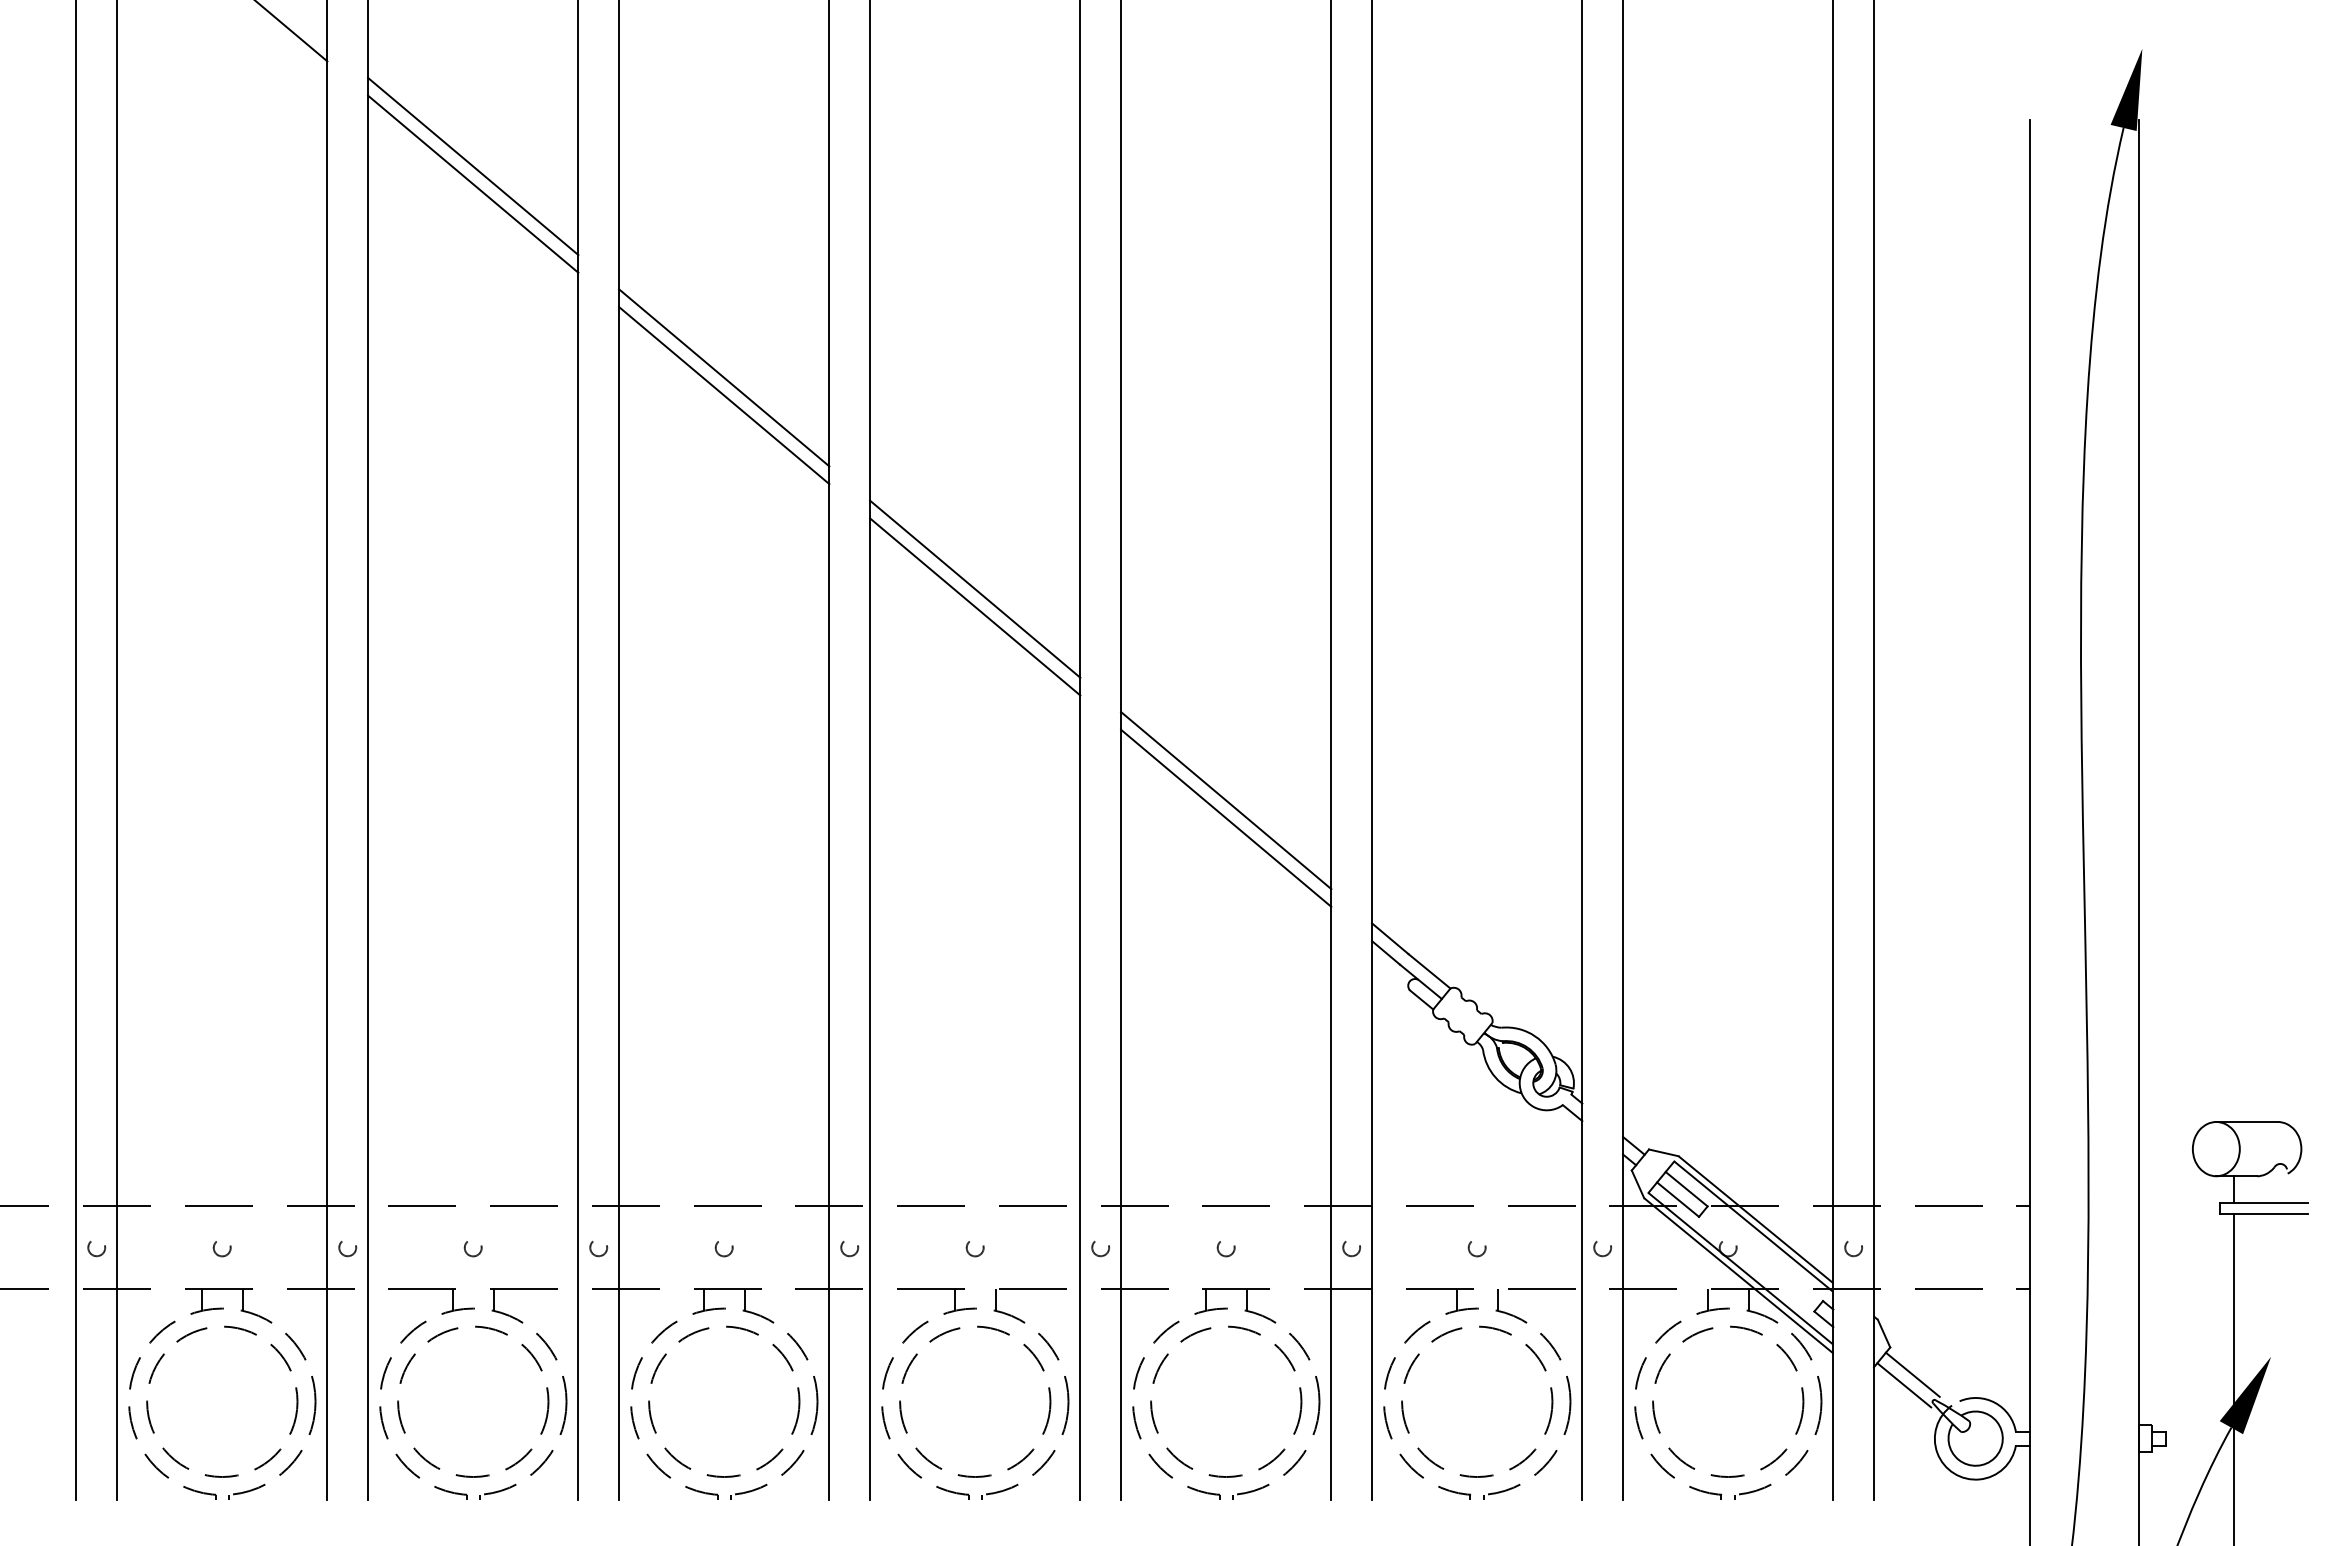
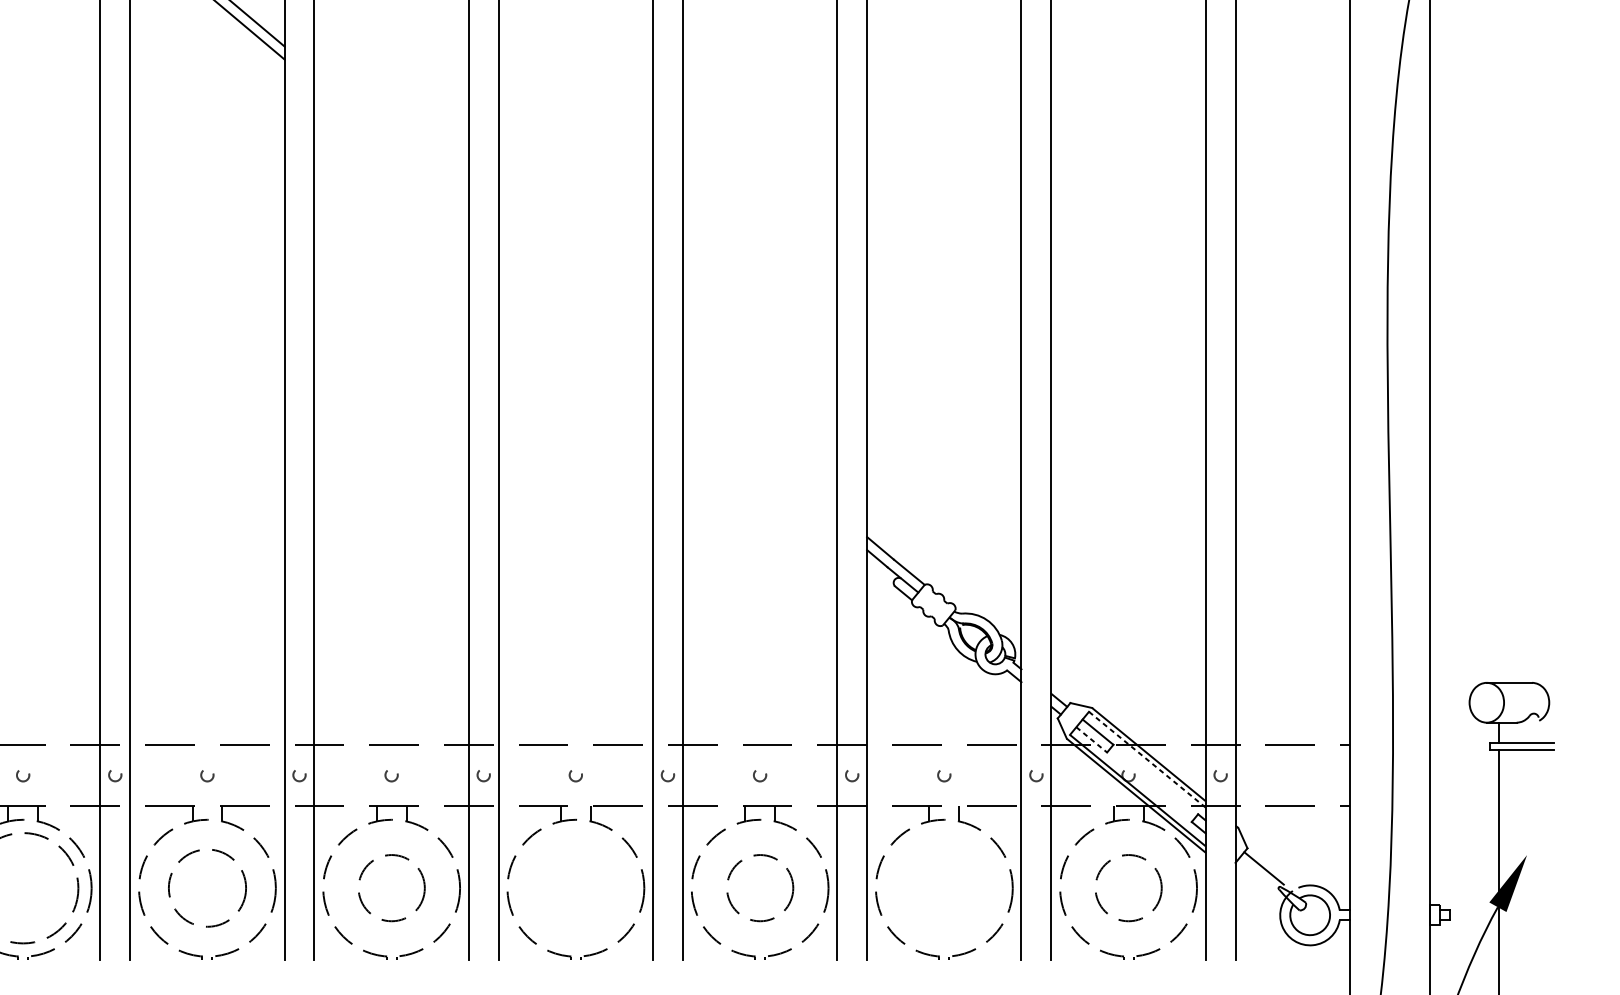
line: (724, 377) -> (391, 136), removed
line: (724, 395) -> (391, 149), removed
line: (975, 588) -> (576, 291), removed
line: (975, 606) -> (576, 304), removed
line: (1226, 800) -> (760, 446), removed
line: (1226, 817) -> (760, 459), removed
line: (1678, 1199) -> (1092, 739), solid -> dashed
line: (1753, 1226) -> (1147, 759), solid -> dashed
line: (1904, 1385) -> (1257, 876), removed
circle: (473, 1401) -> (207, 888), size x0.7
circle: (724, 1401) -> (391, 888), size x0.6
circle: (975, 1401) -> (576, 888), removed
circle: (1226, 1401) -> (760, 888), size x0.6
circle: (1477, 1401) -> (944, 888), removed
circle: (1728, 1401) -> (1128, 888), size x0.6

